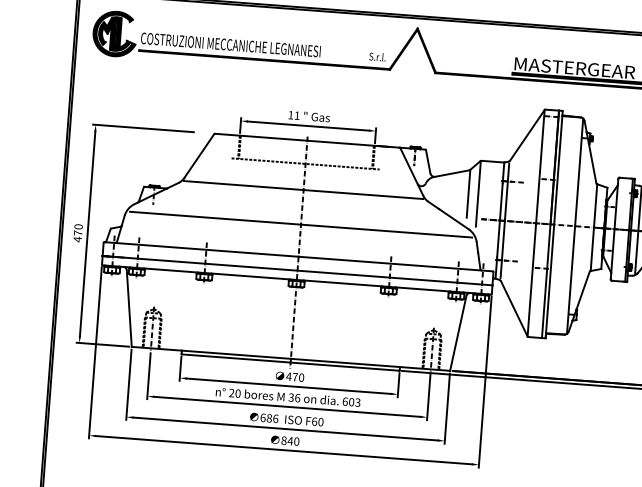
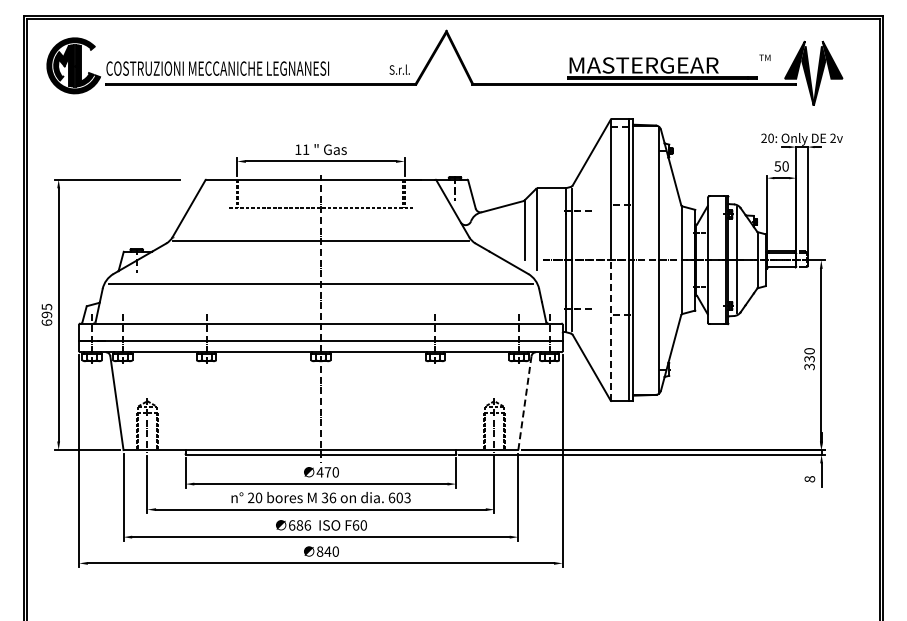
text: (77, 232) -> (46, 314), 470 -> 695
line: (531, 279) -> (610, 329), solid -> dashed
line: (457, 332) -> (524, 402), solid -> dashed

